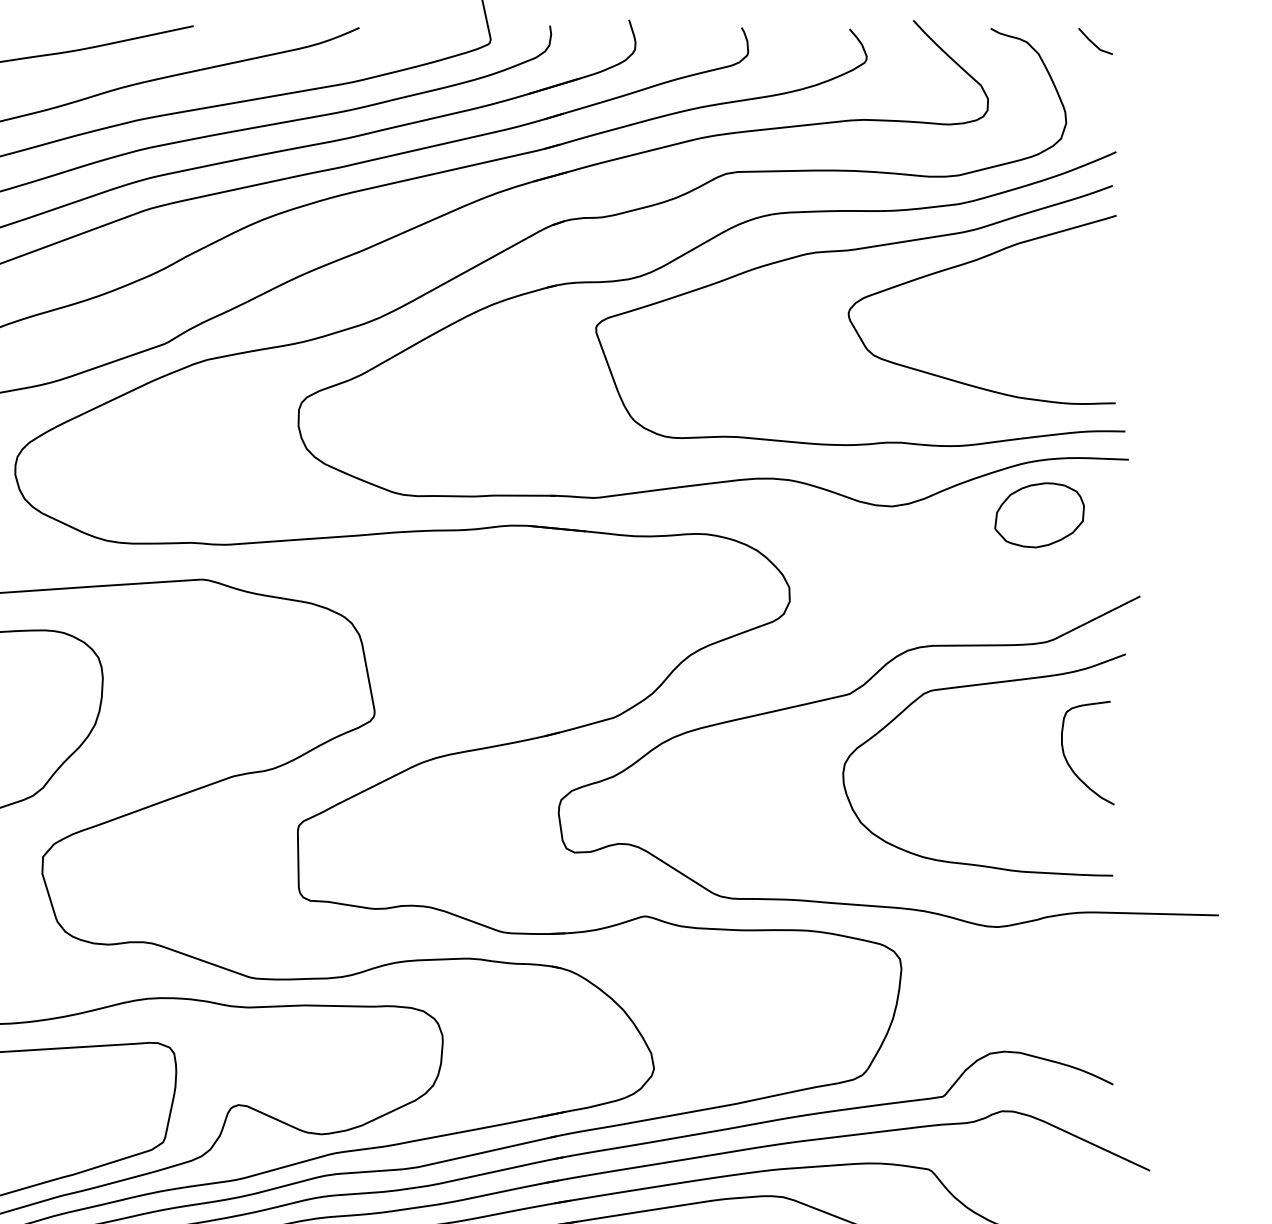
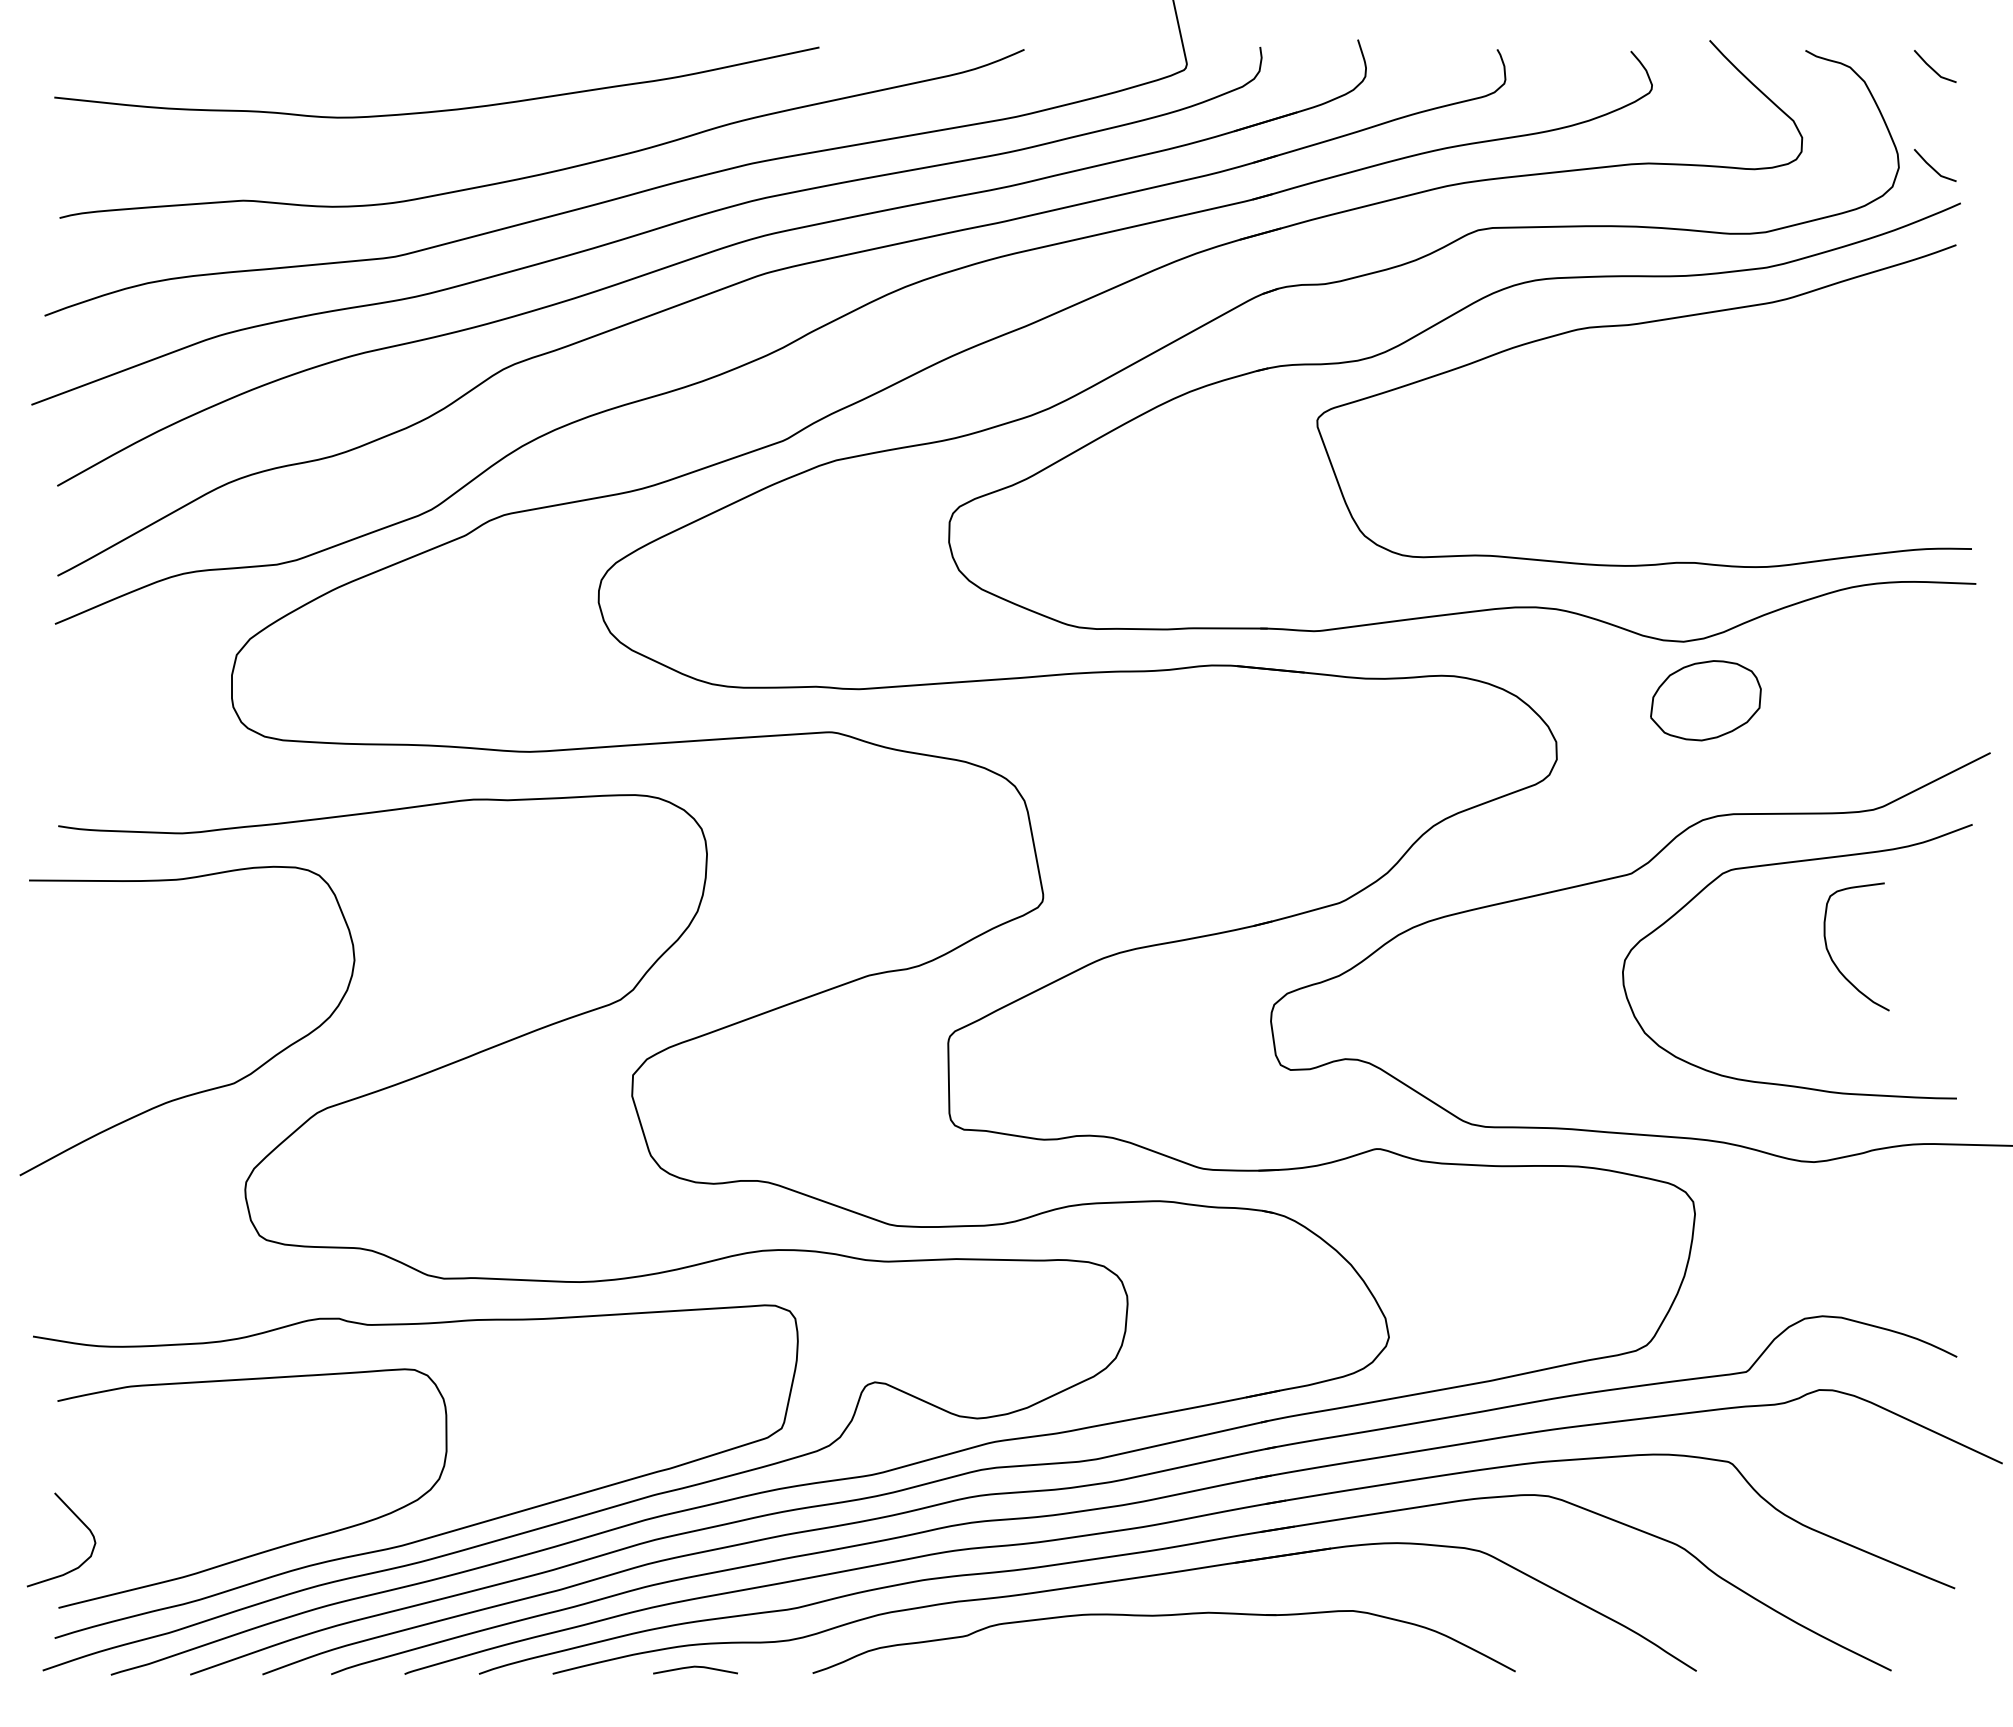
line: (1094, 123) -> (1933, 167), added
curve: (965, 264) -> (1774, 342), removed
part: (1039, 515) -> (1705, 700), moved
curve: (1069, 764) -> (1834, 961), moved

